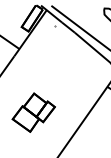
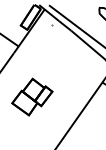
part: (33, 112) -> (32, 96), moved

